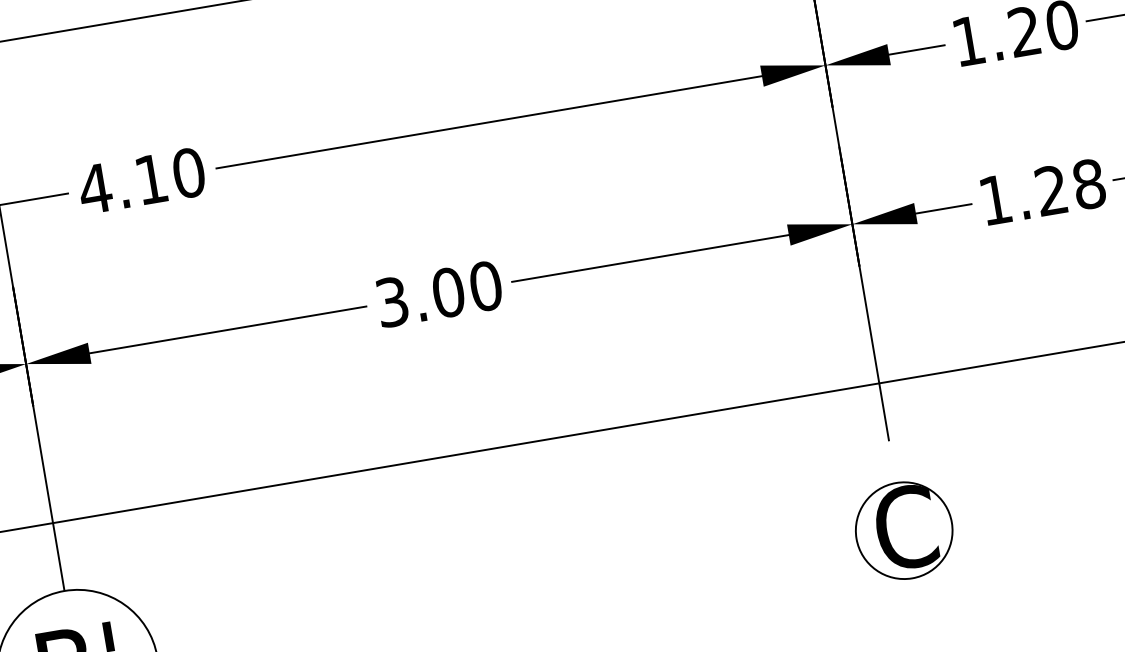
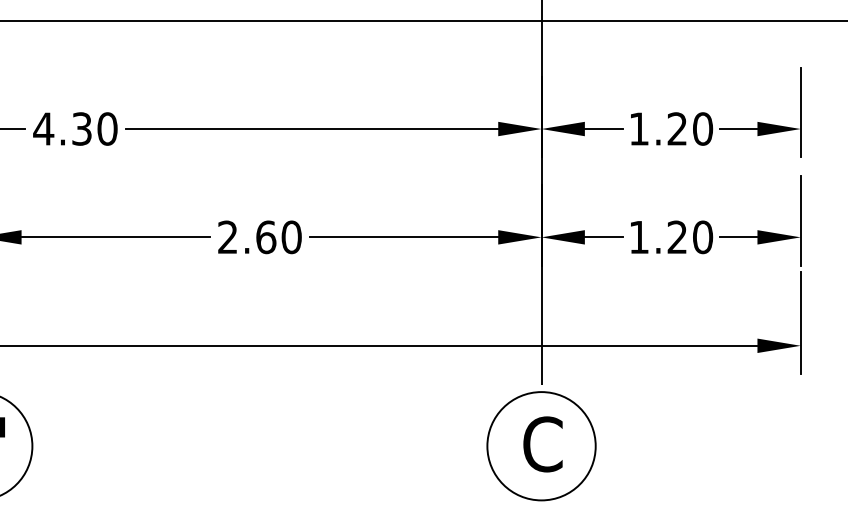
text: (150, 178) -> (81, 128), 4.10 -> 4.30
text: (1089, 182) -> (703, 236), 1.28 -> 1.20
text: (421, 297) -> (247, 237), 3.00 -> 2.60
circle: (904, 531) -> (541, 446), size x1.67

